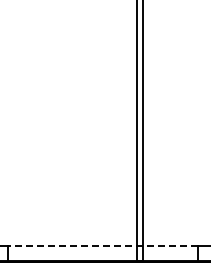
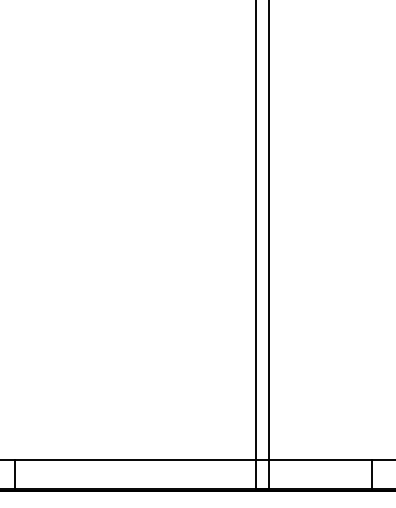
line: (102, 245) -> (192, 460), dashed -> solid

